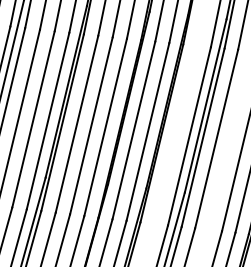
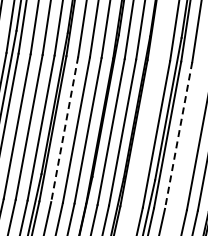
line: (76, 124) -> (64, 129), solid -> dashed
line: (216, 139) -> (178, 135), solid -> dashed

